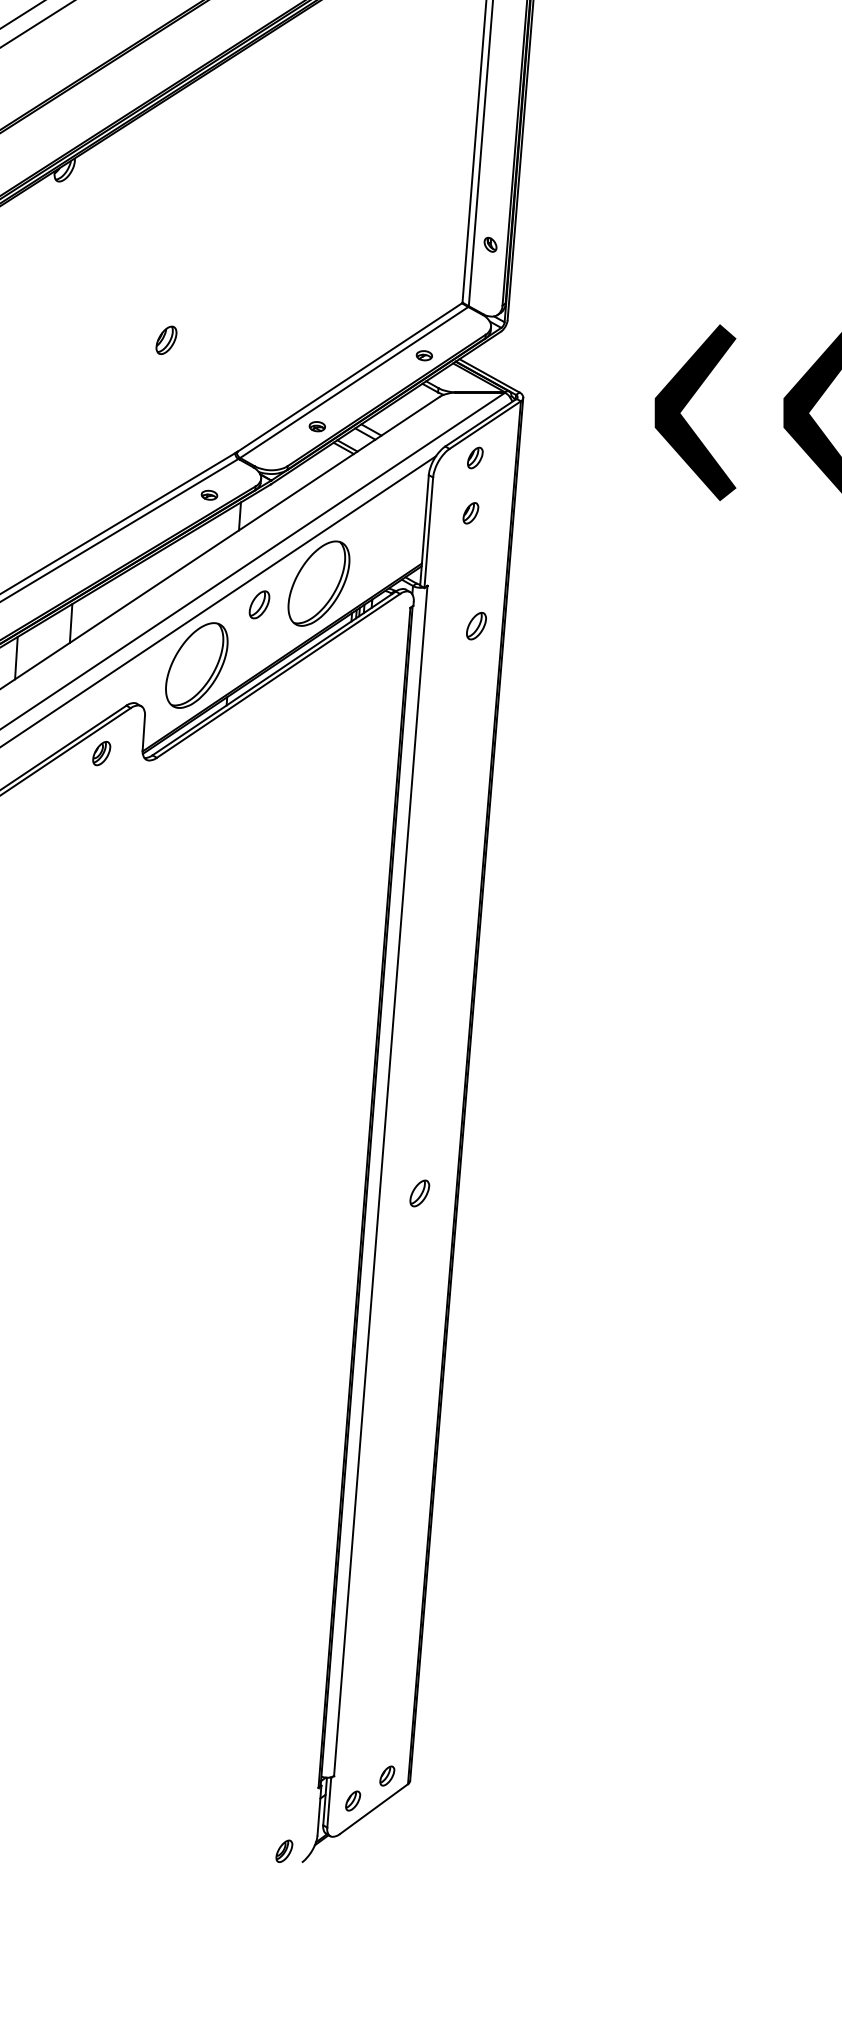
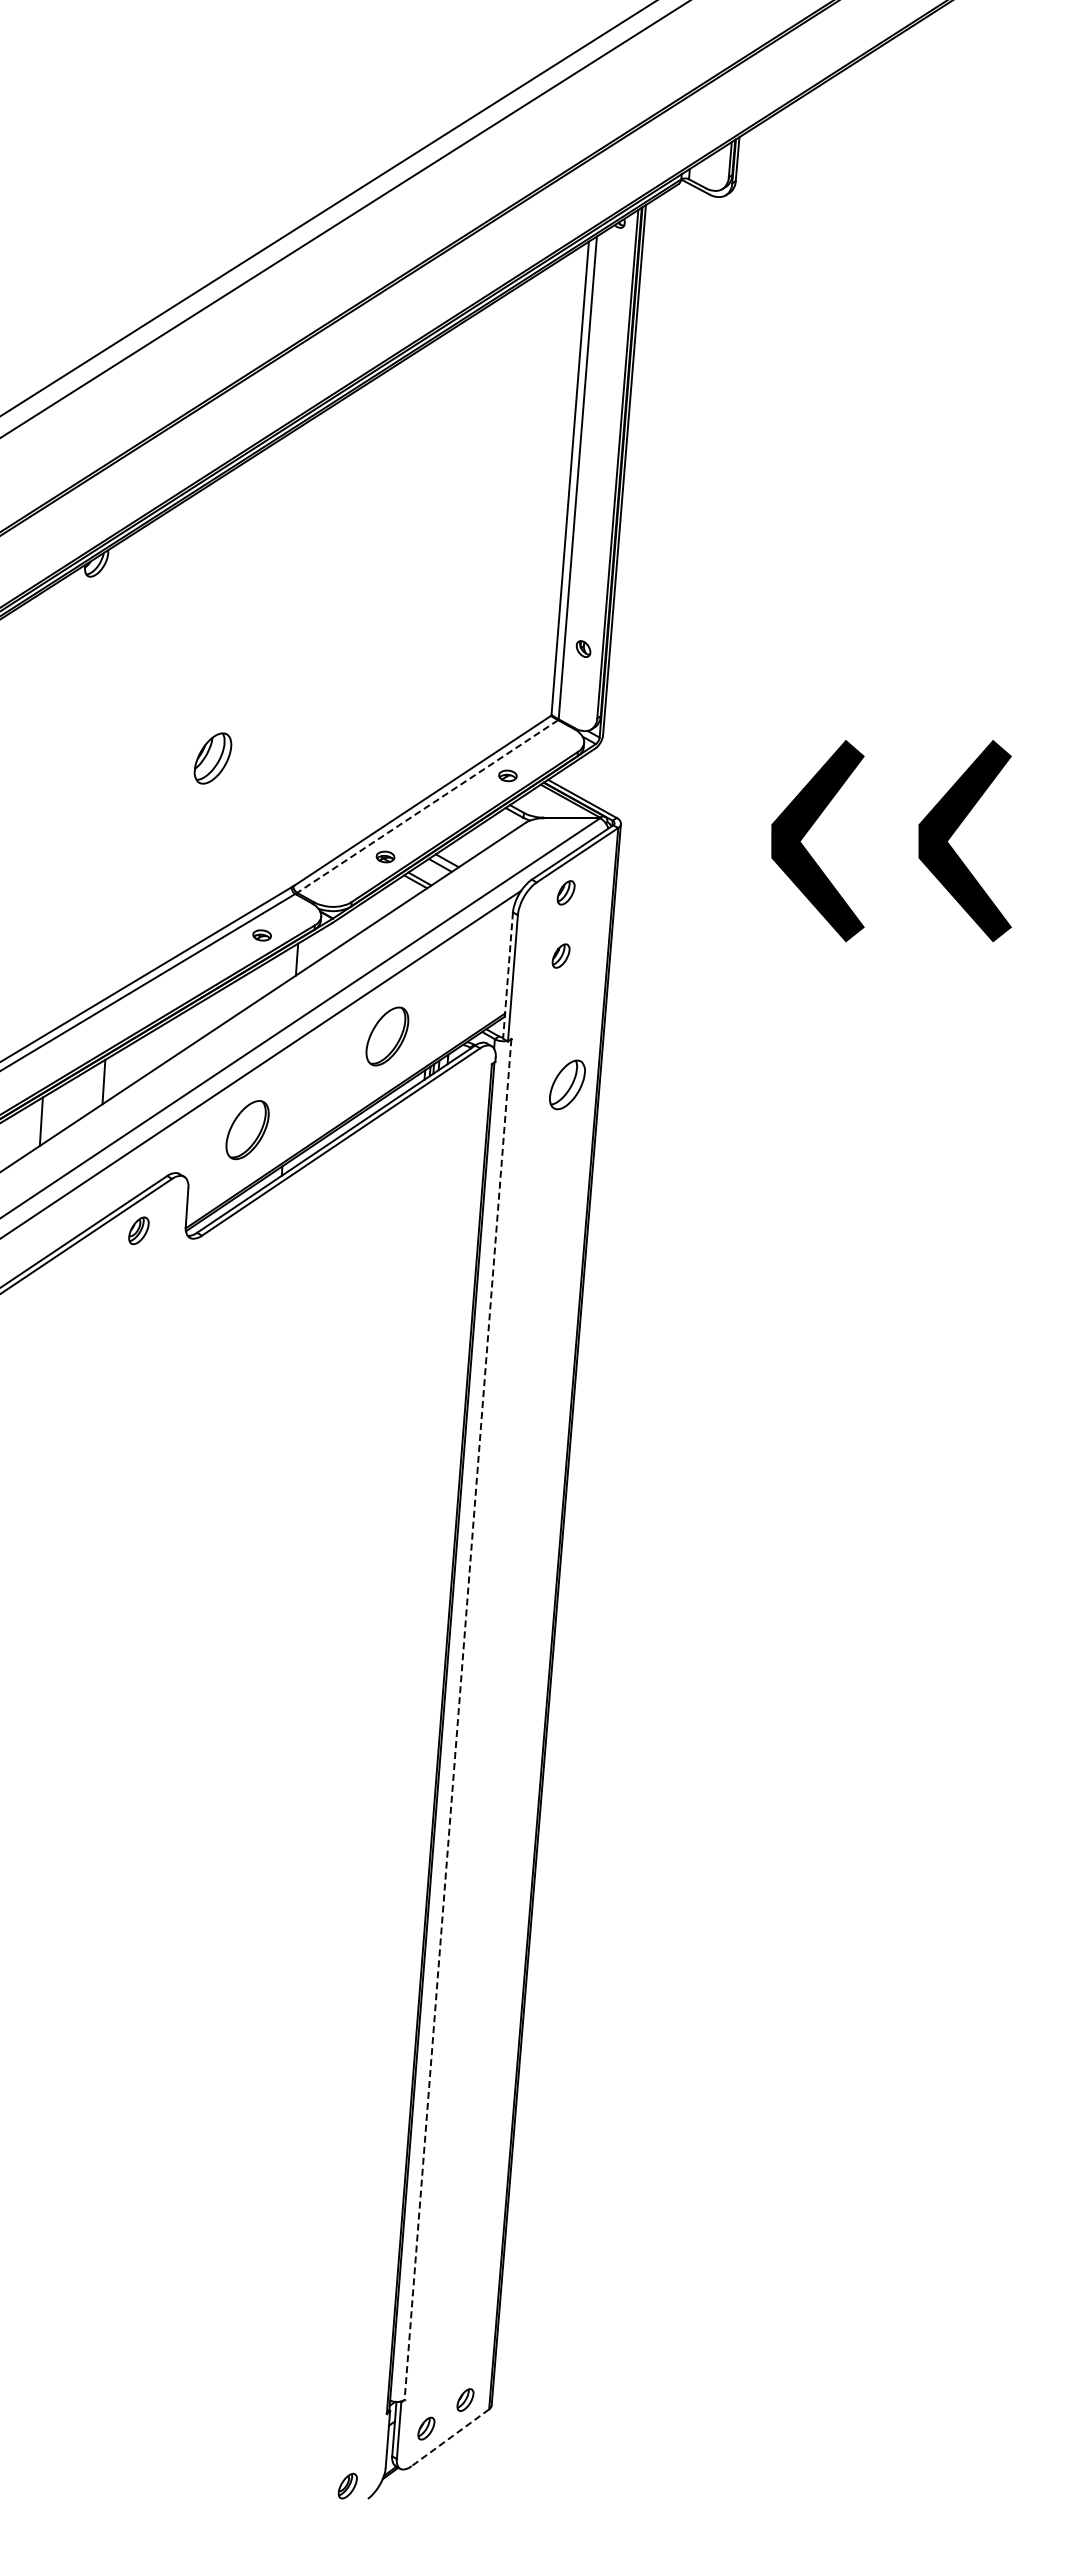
part: (166, 339) -> (212, 757), size x1.6
line: (354, 382) -> (427, 806), solid -> dashed
line: (424, 531) -> (508, 976), solid -> dashed
part: (319, 583) -> (387, 1036), size x0.6
part: (259, 604) -> (319, 1060), removed
part: (476, 626) -> (567, 1085), size x1.6
part: (196, 664) -> (247, 1129), size x0.6
line: (380, 1181) -> (457, 1720), solid -> dashed
part: (419, 1193) -> (502, 1733), removed
line: (374, 1808) -> (450, 2437), solid -> dashed

